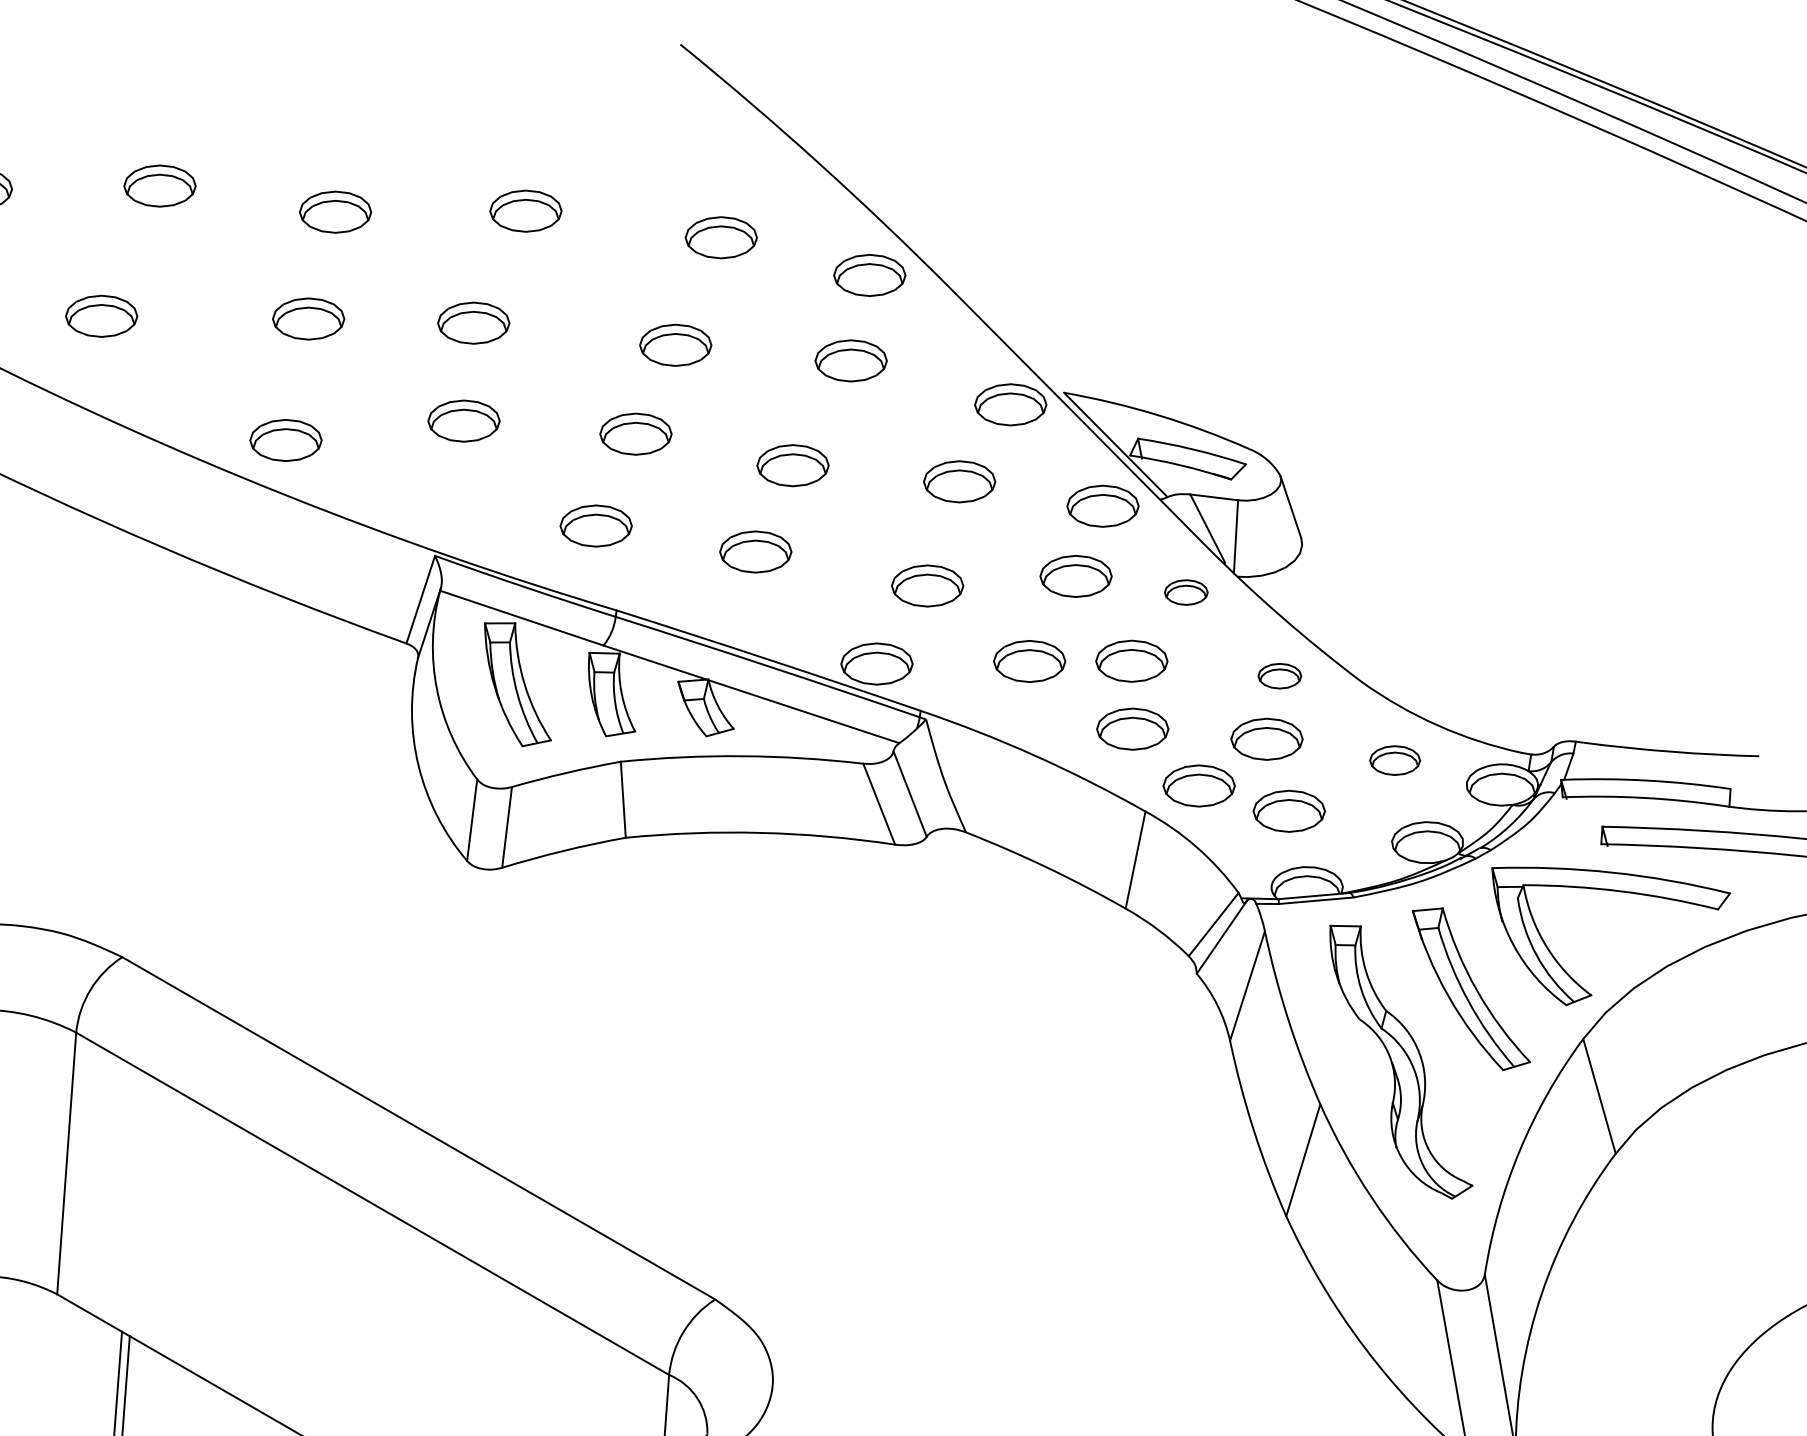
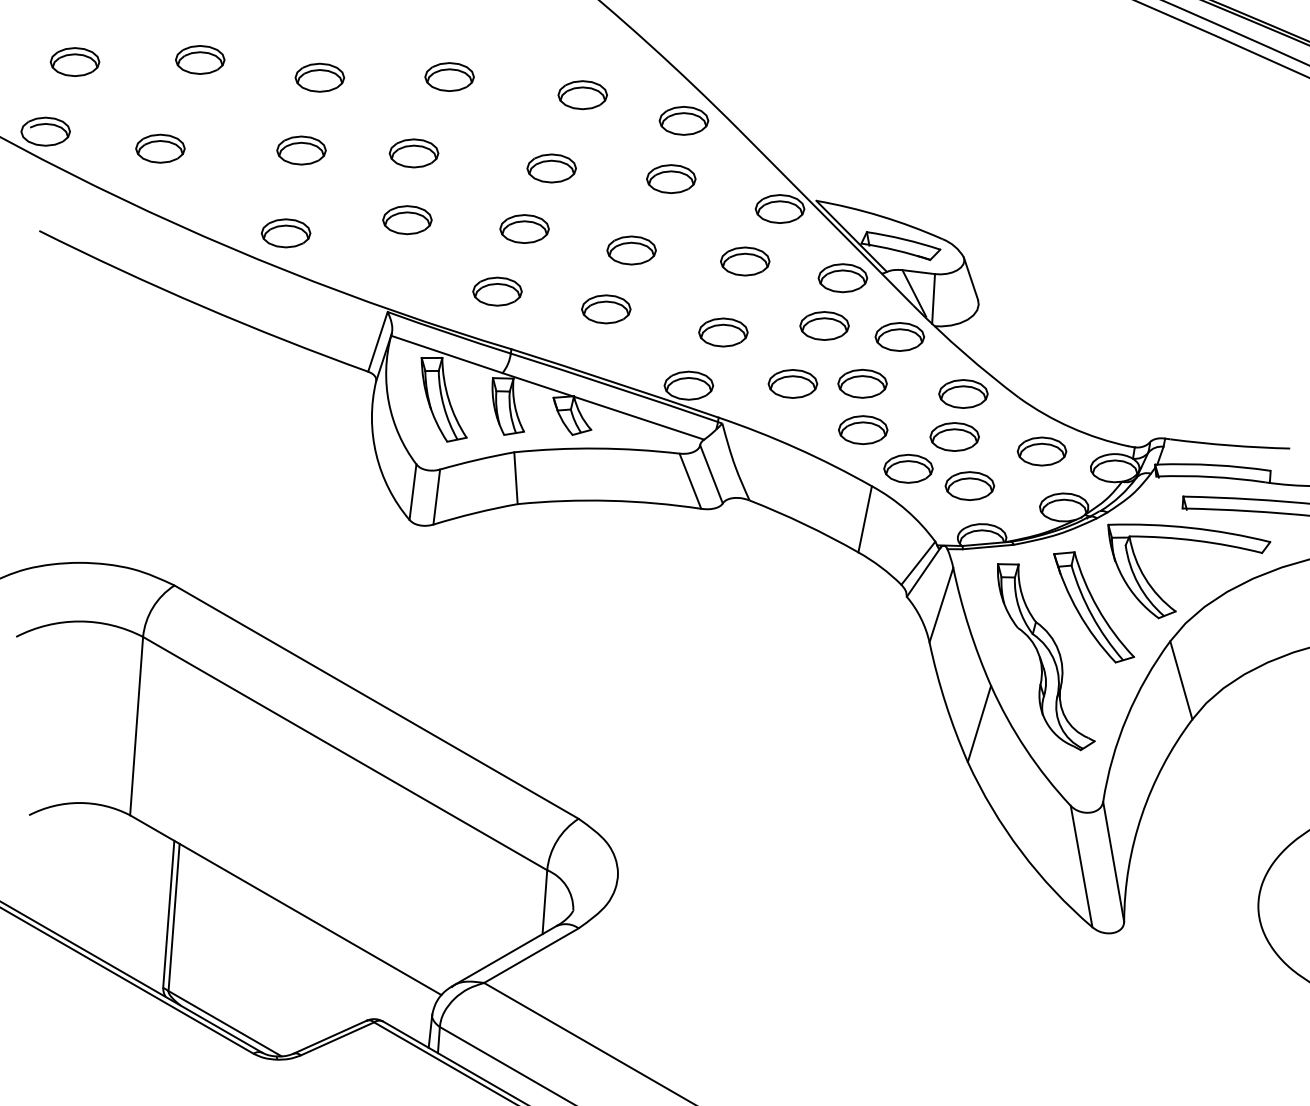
part: (1185, 591) -> (899, 336), size x1.67
part: (1279, 675) -> (963, 393), size x1.67
part: (1394, 760) -> (1041, 451), size x1.43

